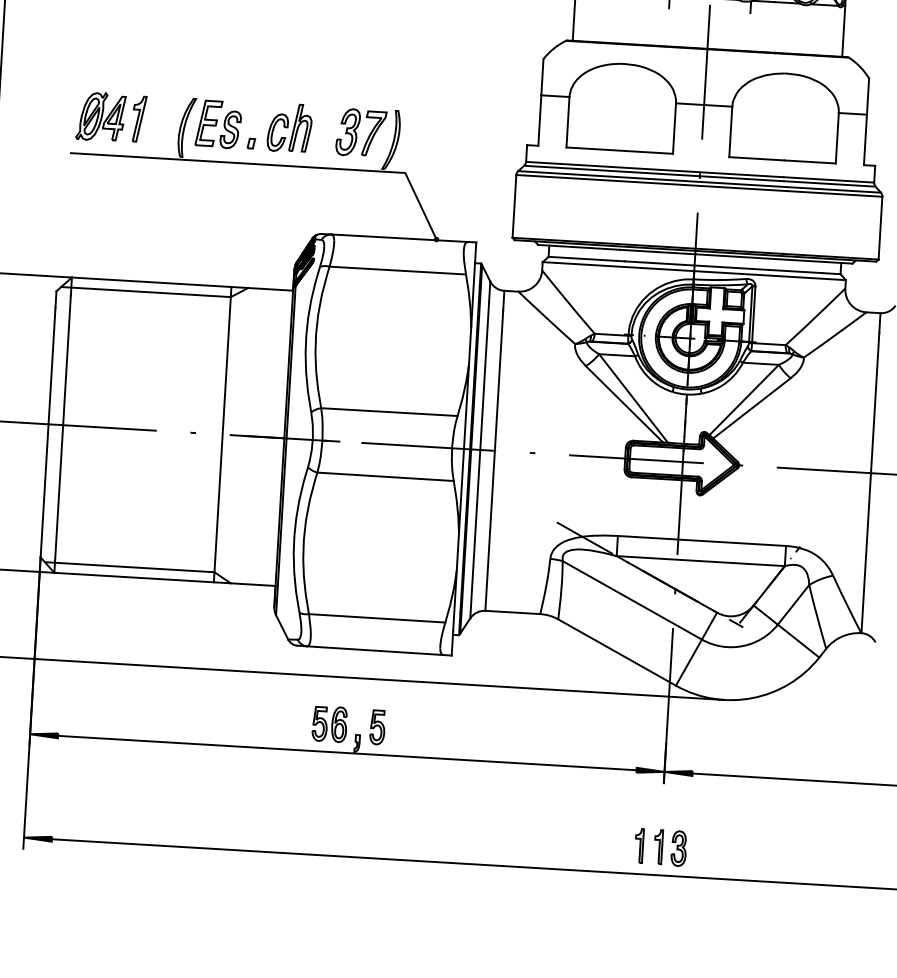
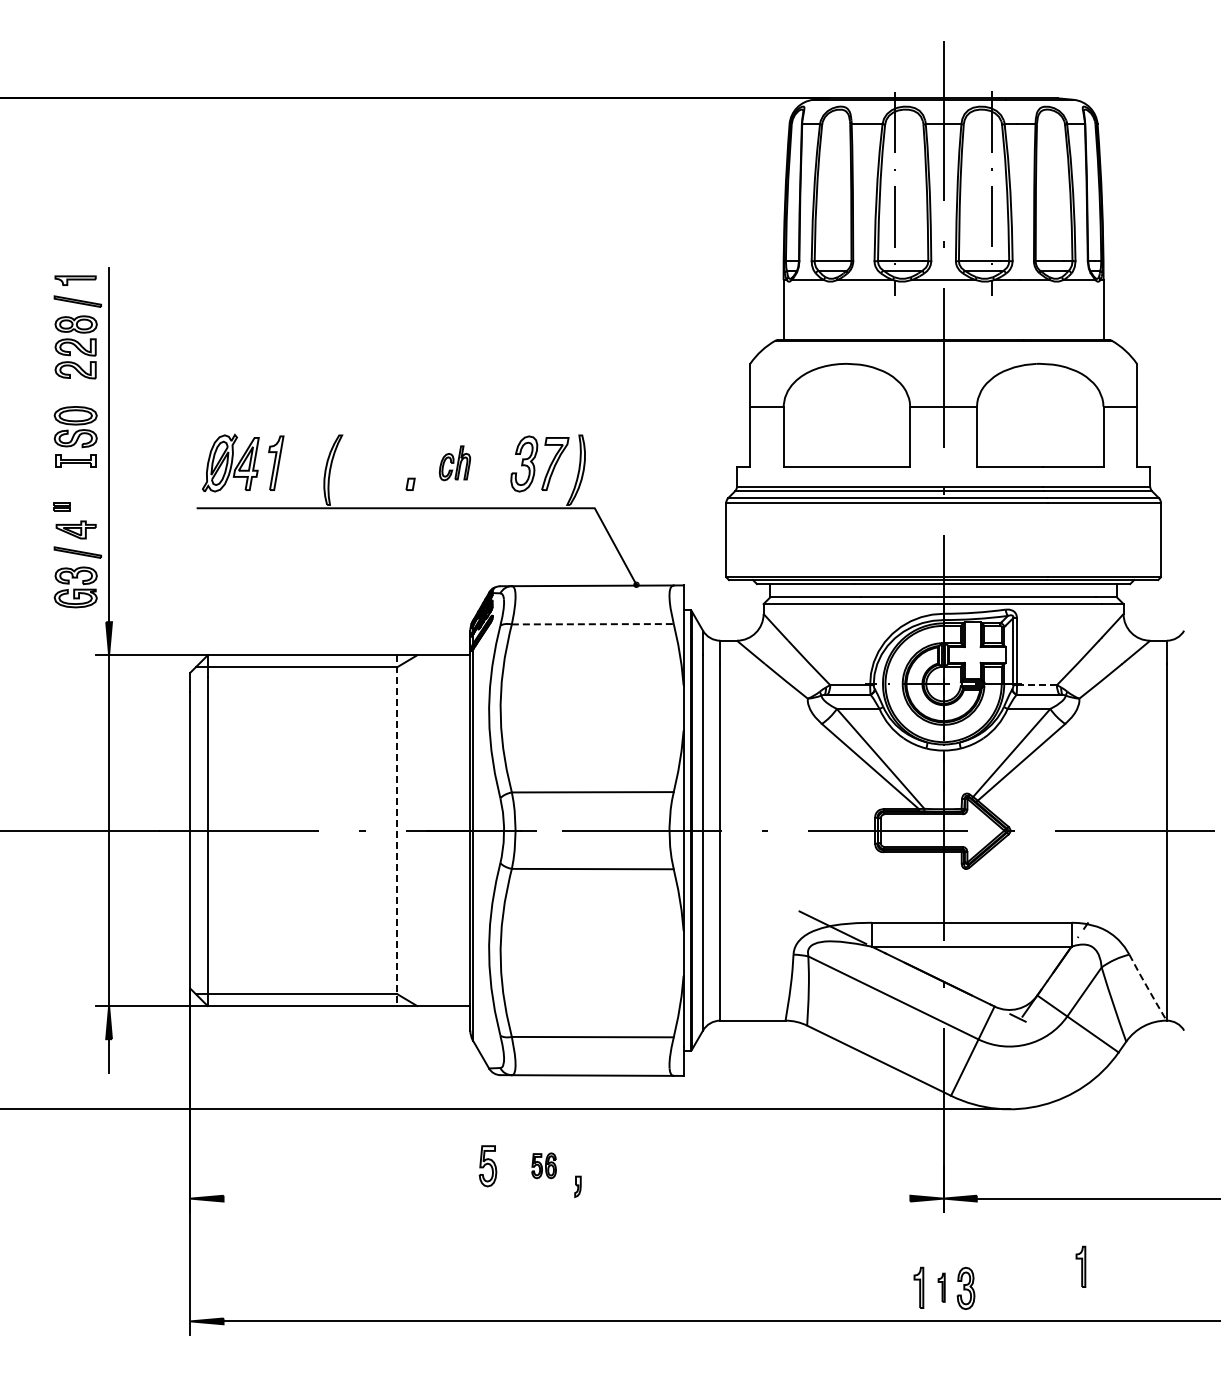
part: (218, 124) -> (370, 463), removed
part: (289, 128) -> (454, 463), size x0.6
line: (397, 270) -> (592, 624), solid -> dashed
line: (768, 344) -> (1036, 685), solid -> dashed
line: (222, 435) -> (397, 831), solid -> dashed
line: (846, 605) -> (1147, 988), solid -> dashed
part: (329, 723) -> (543, 1165), size x0.6
part: (377, 727) -> (487, 1166), moved
line: (346, 752) -> (566, 1198), removed
part: (776, 835) -> (1080, 1266), added
part: (658, 846) -> (941, 1287), size x0.7

